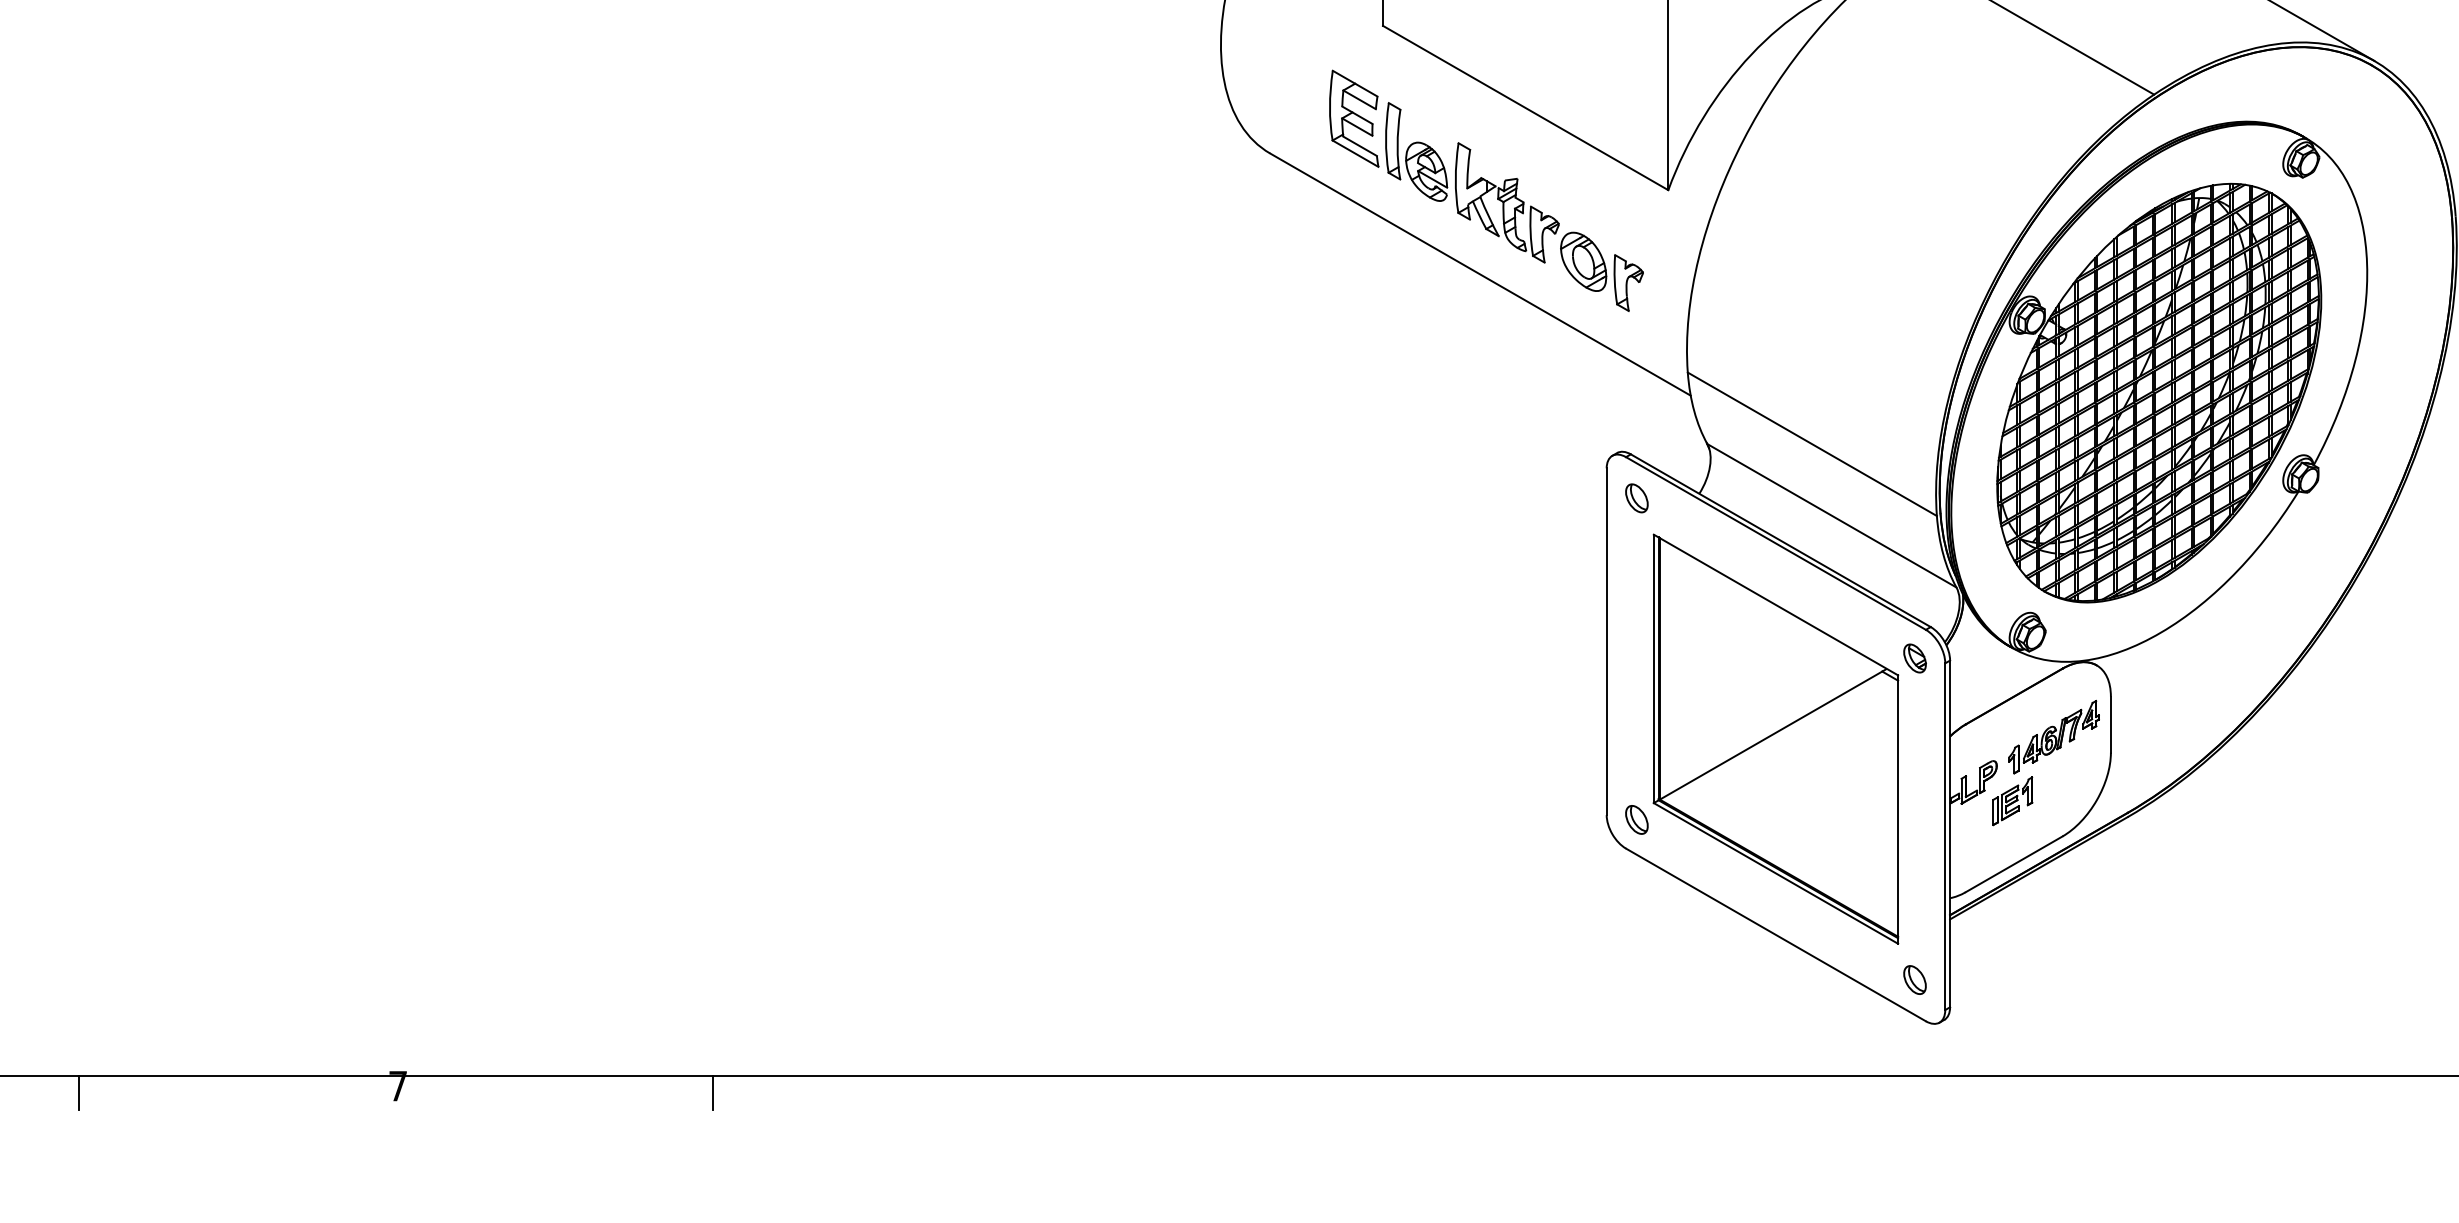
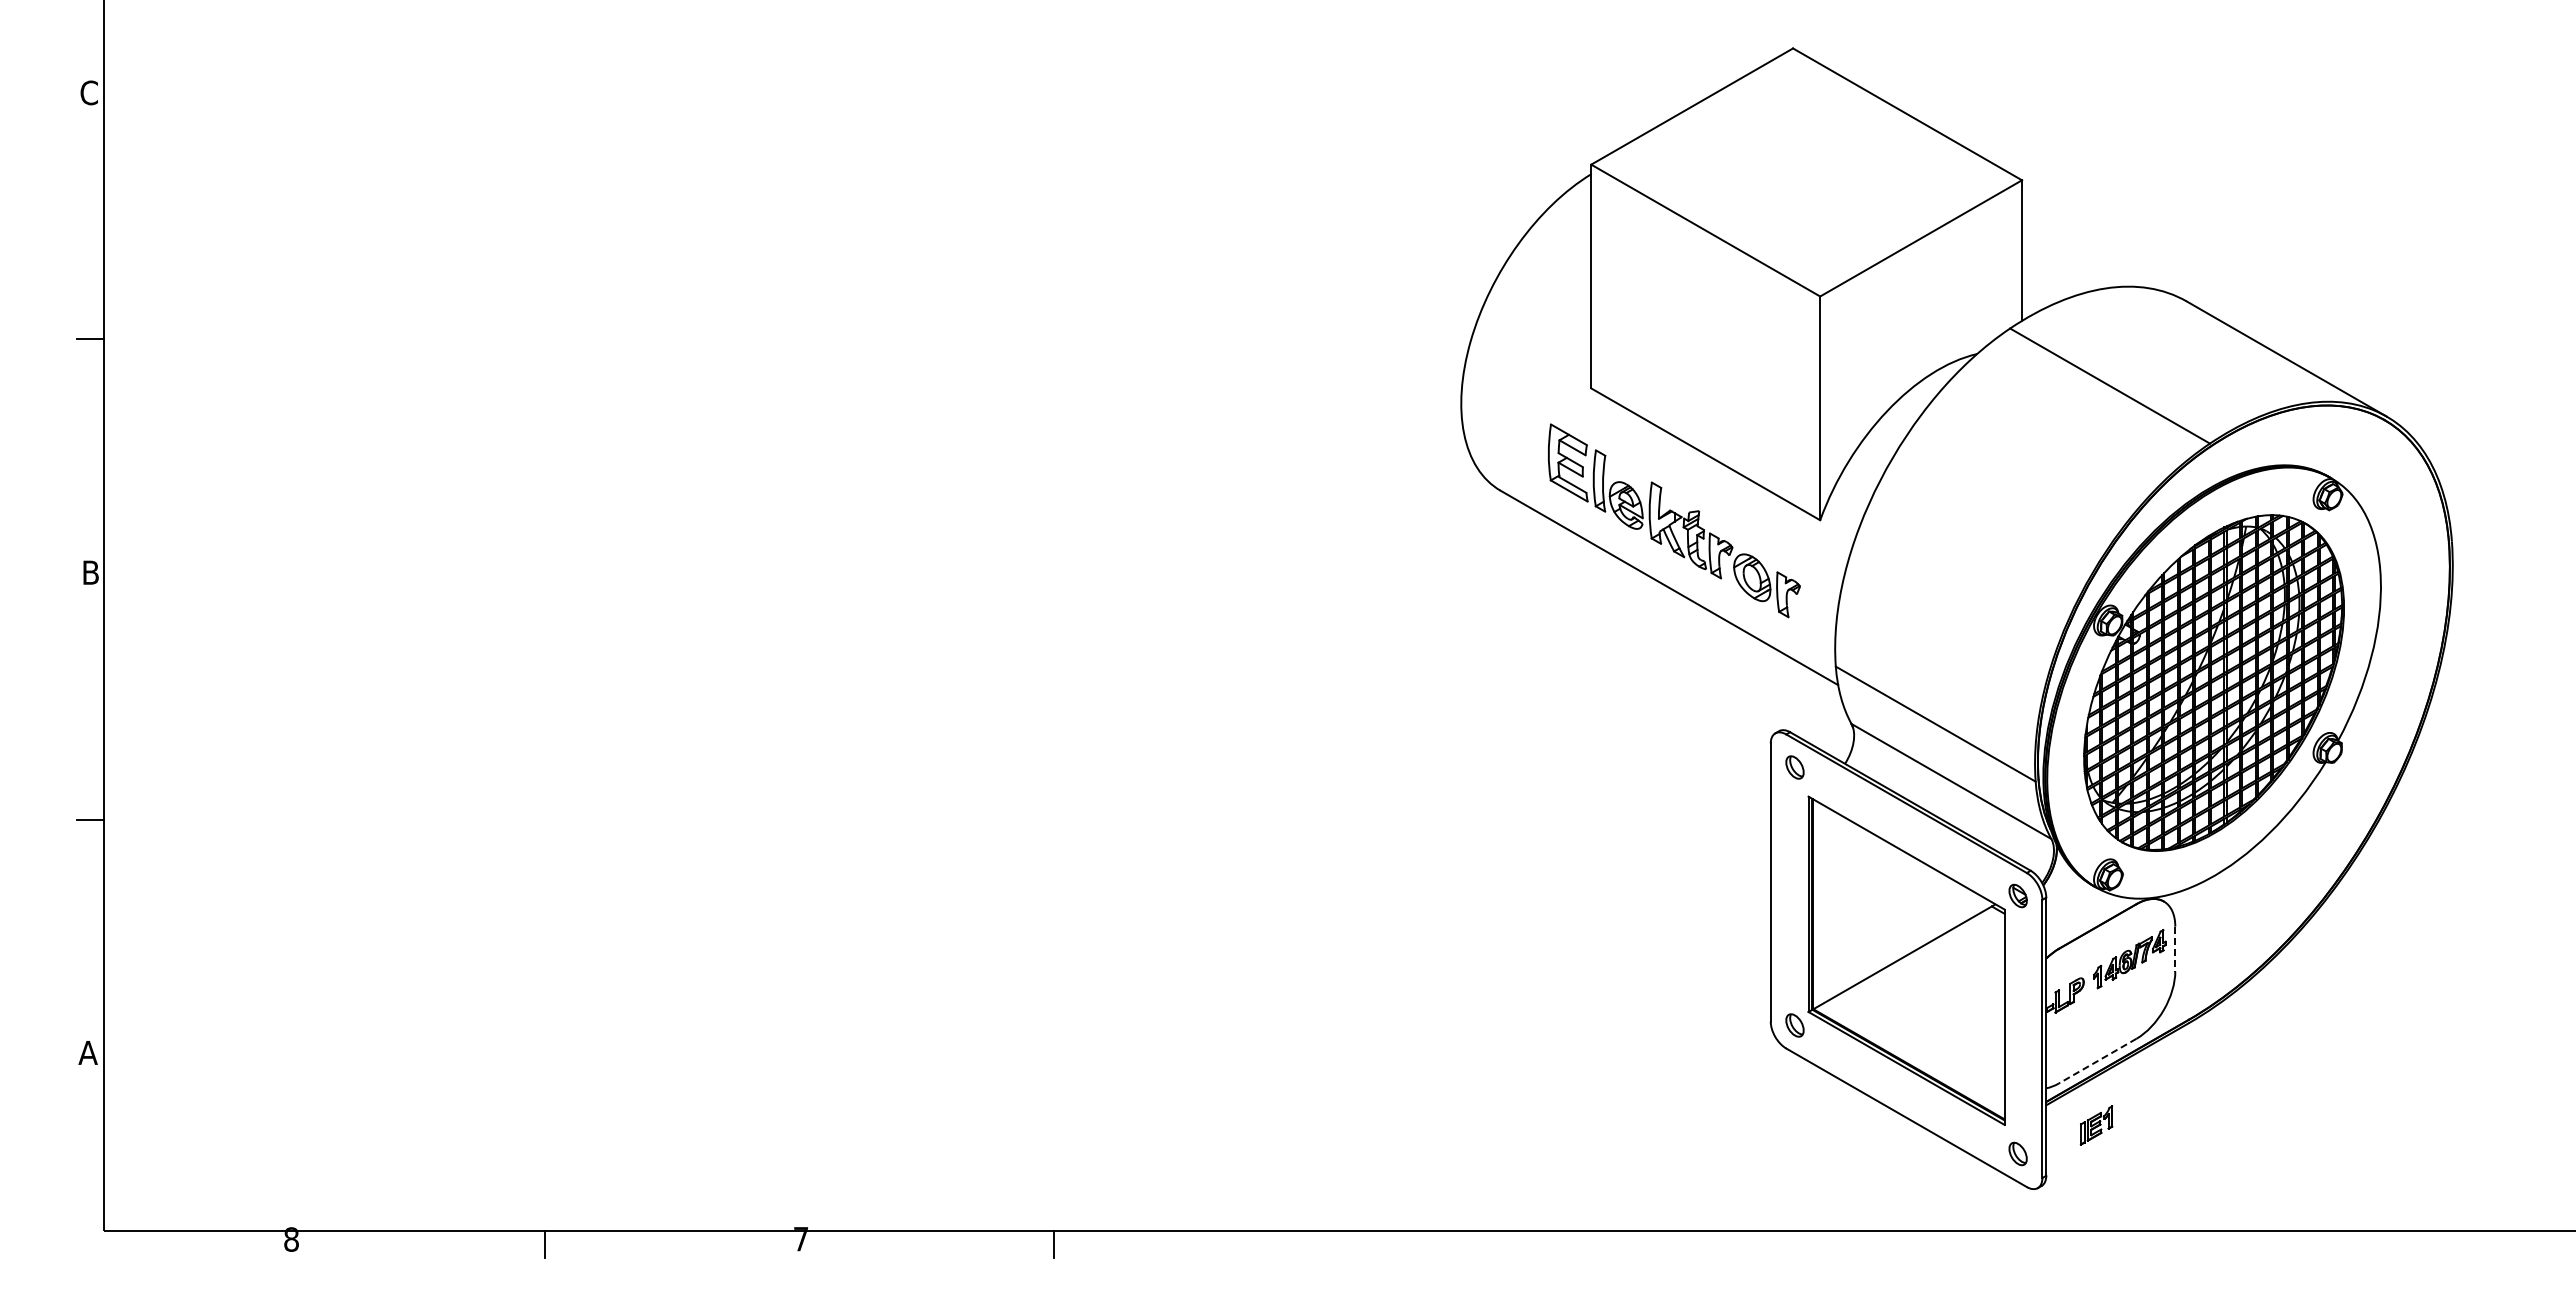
line: (2111, 725) -> (2175, 949), solid -> dashed
part: (2012, 801) -> (2096, 1125), moved
line: (2013, 864) -> (2097, 1061), solid -> dashed

